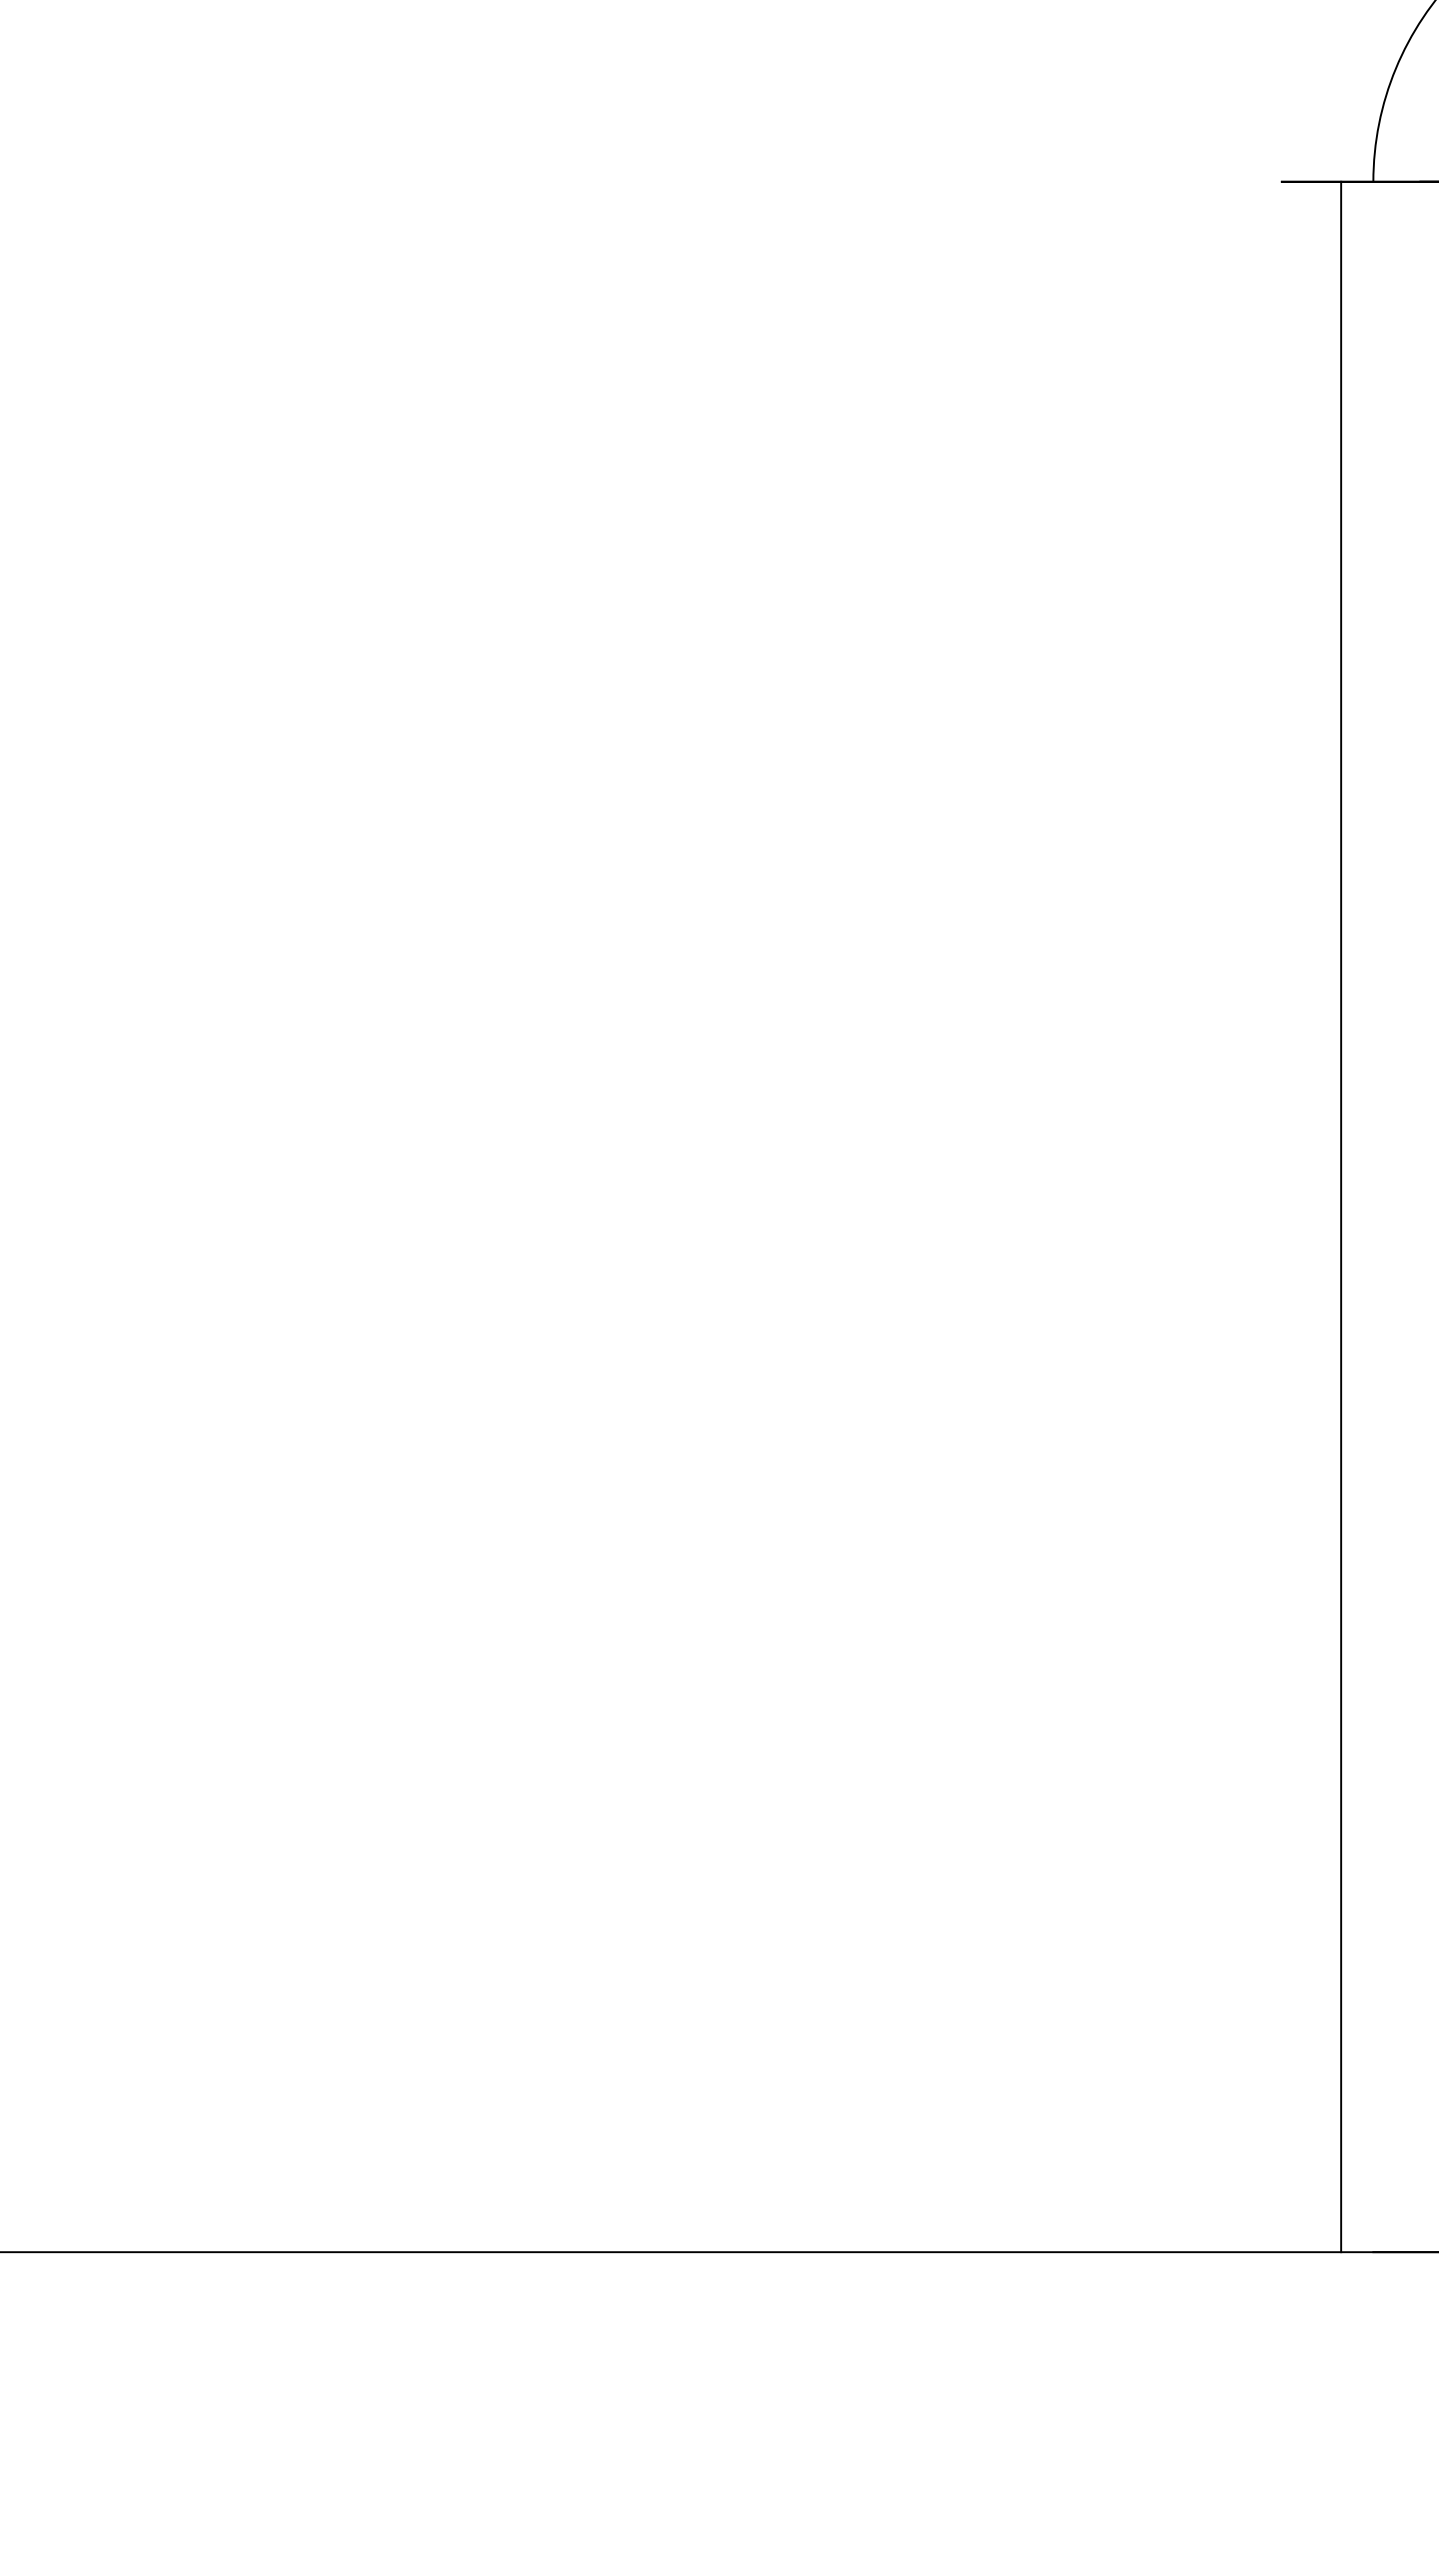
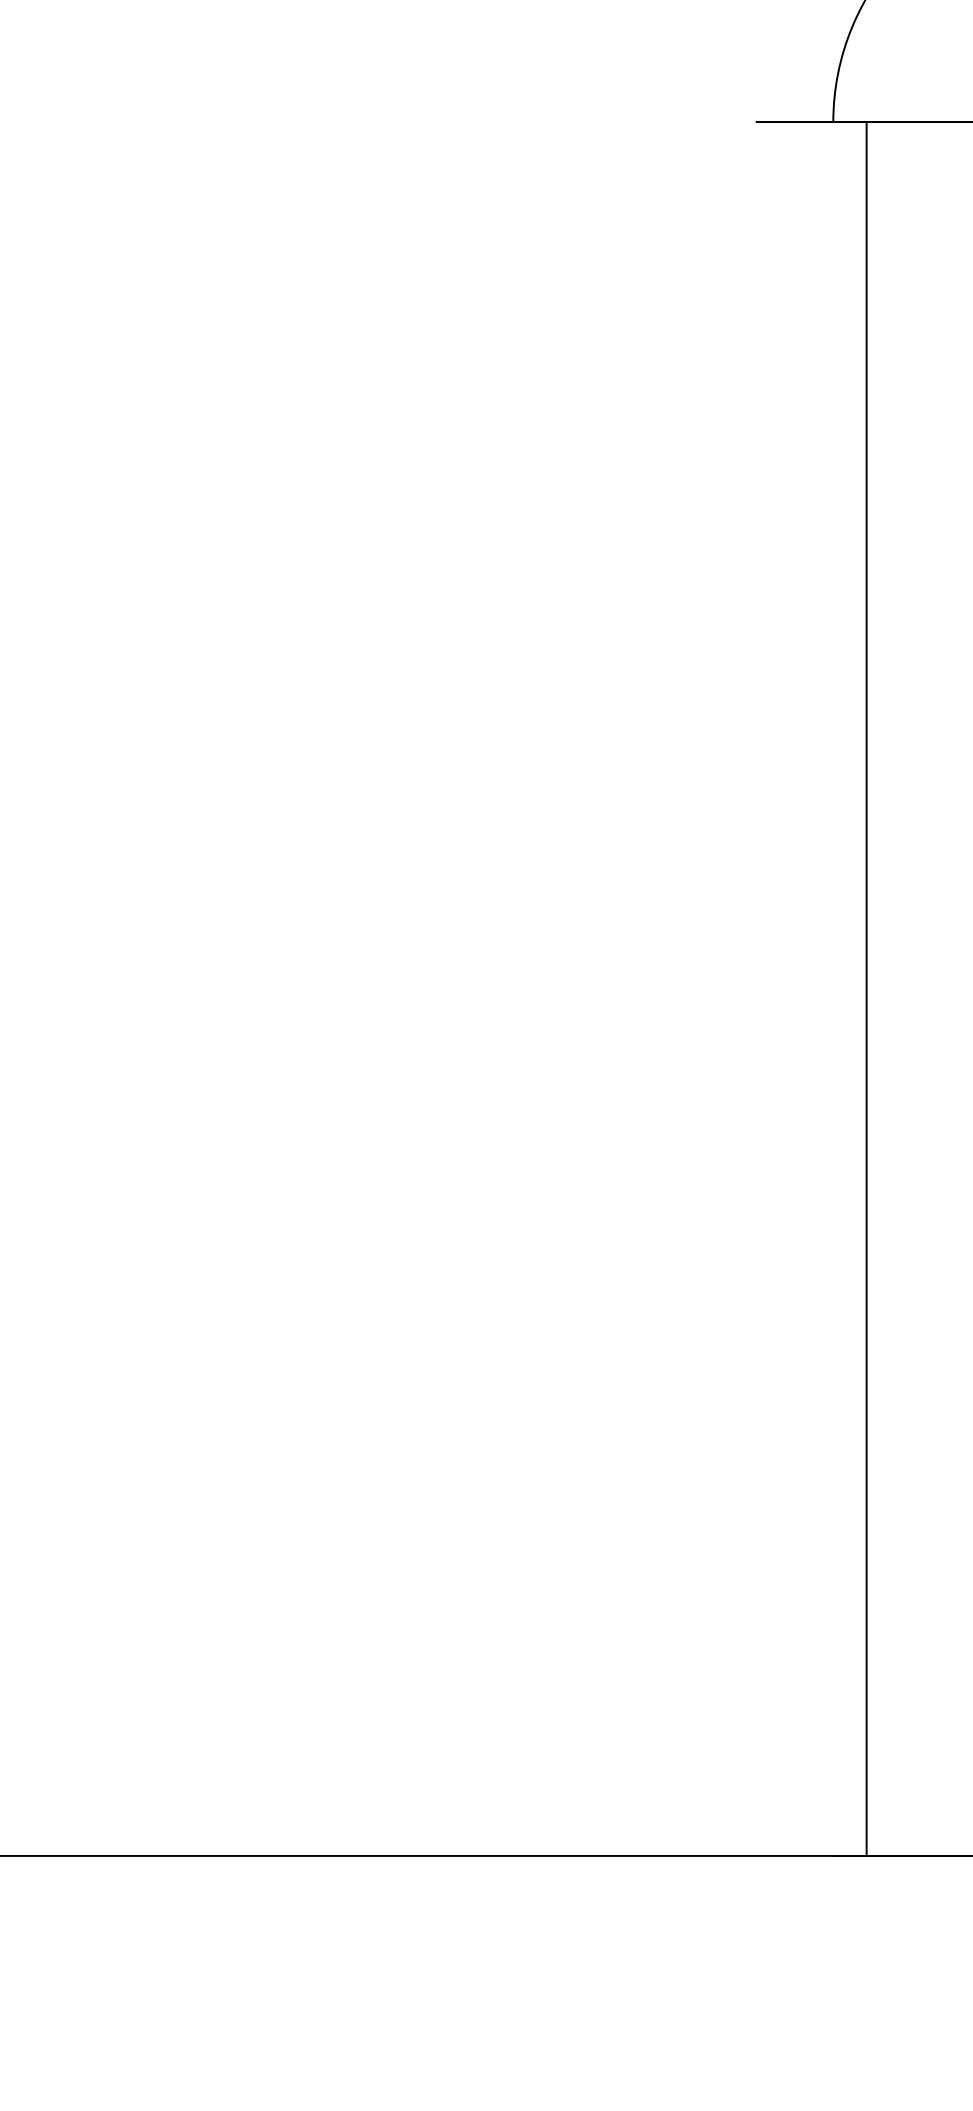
line: (1341, 1216) -> (866, 988), moved

